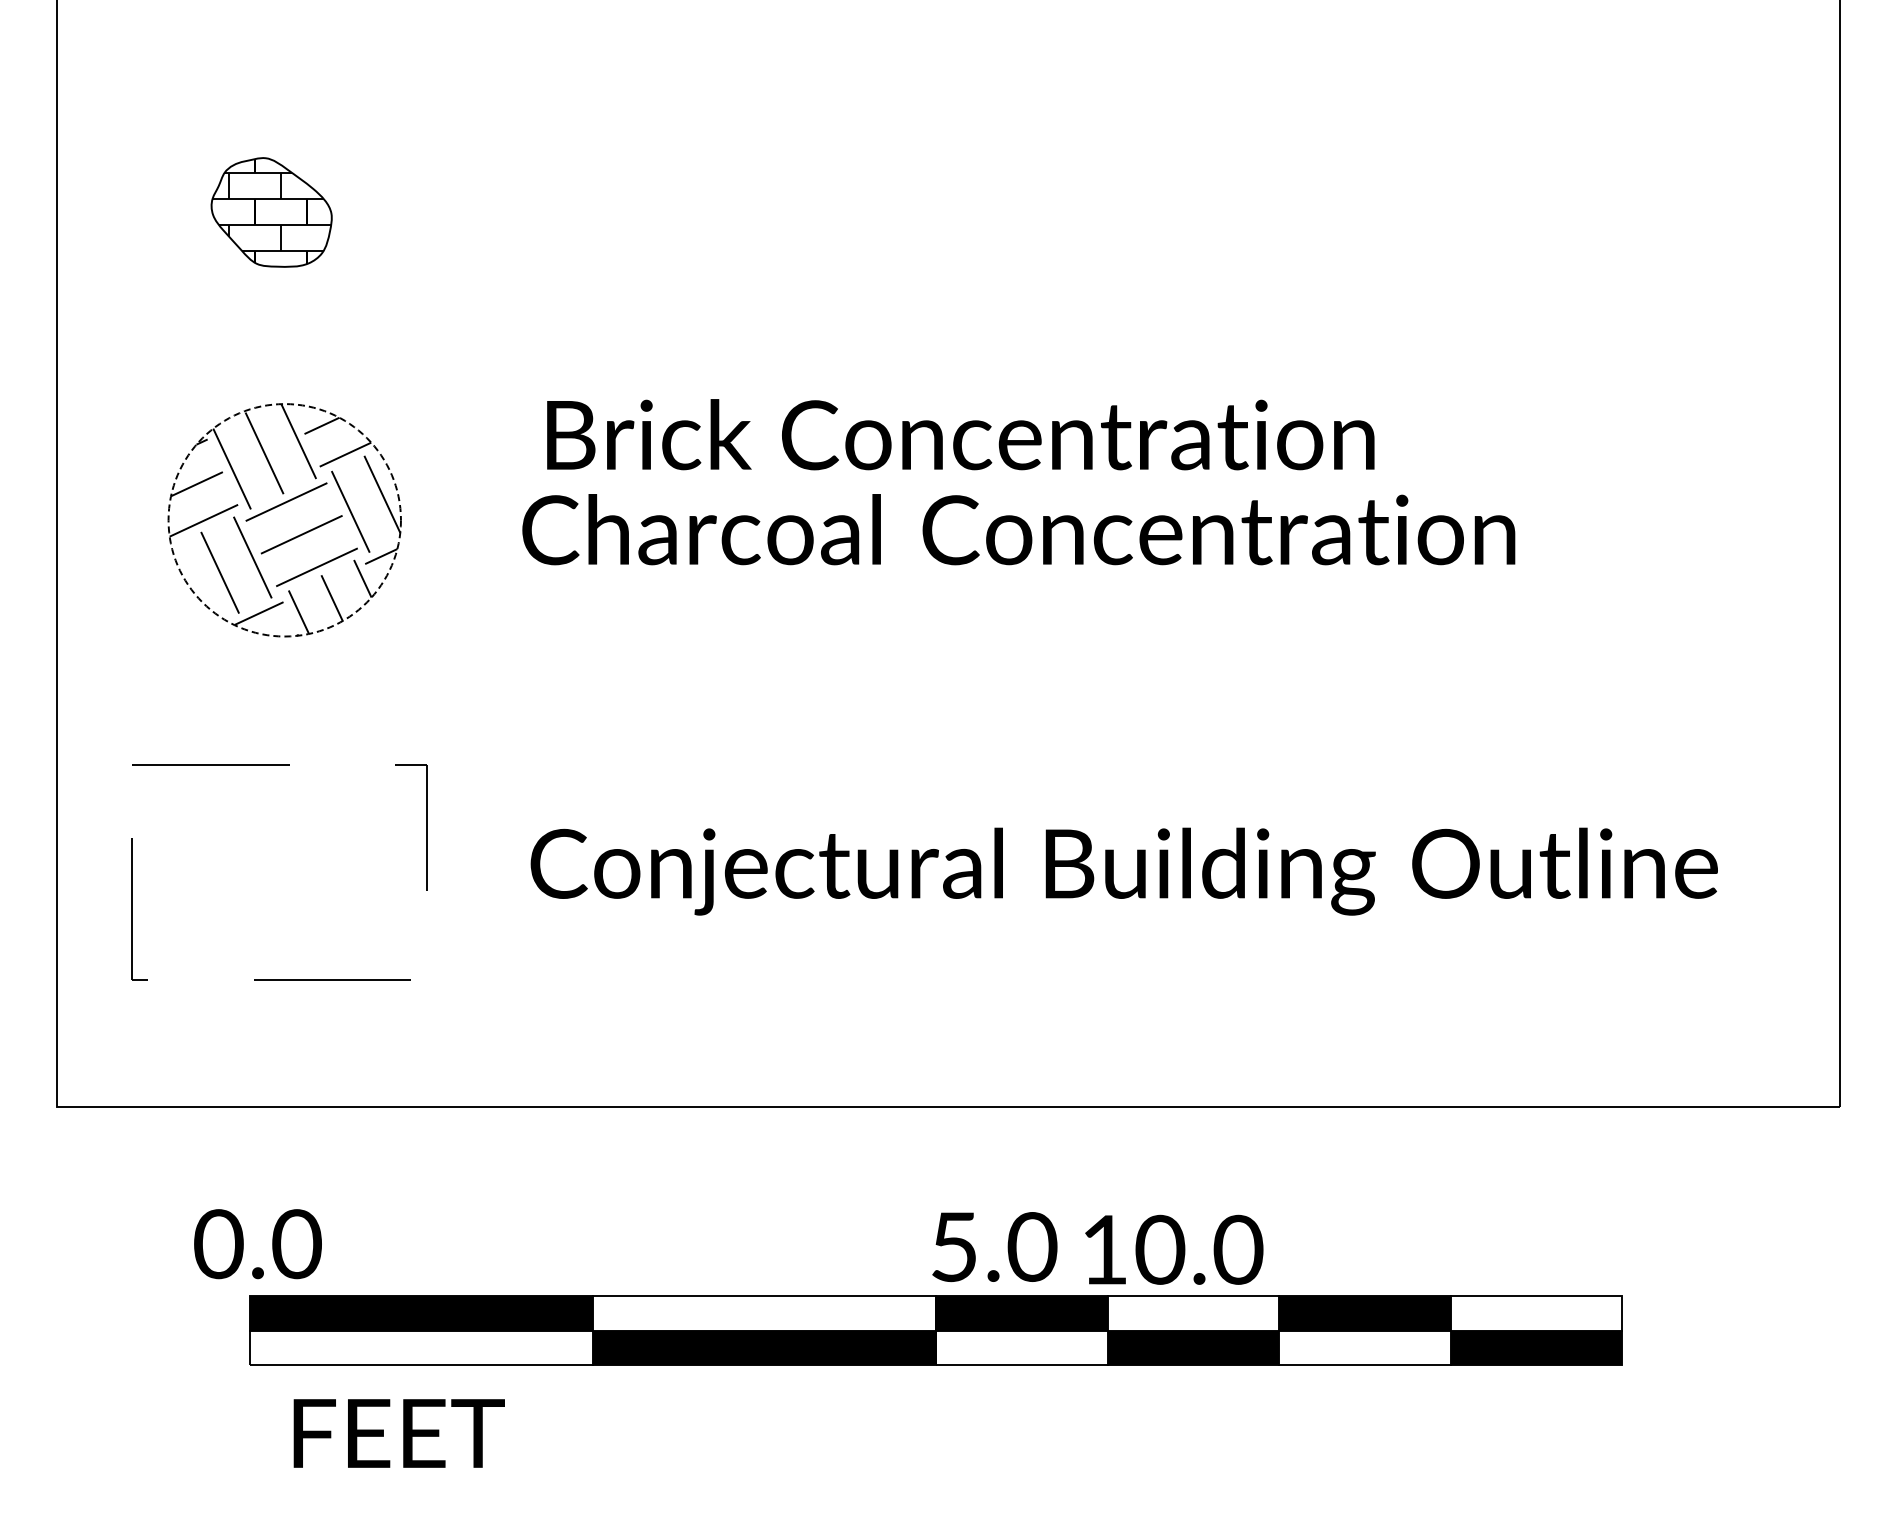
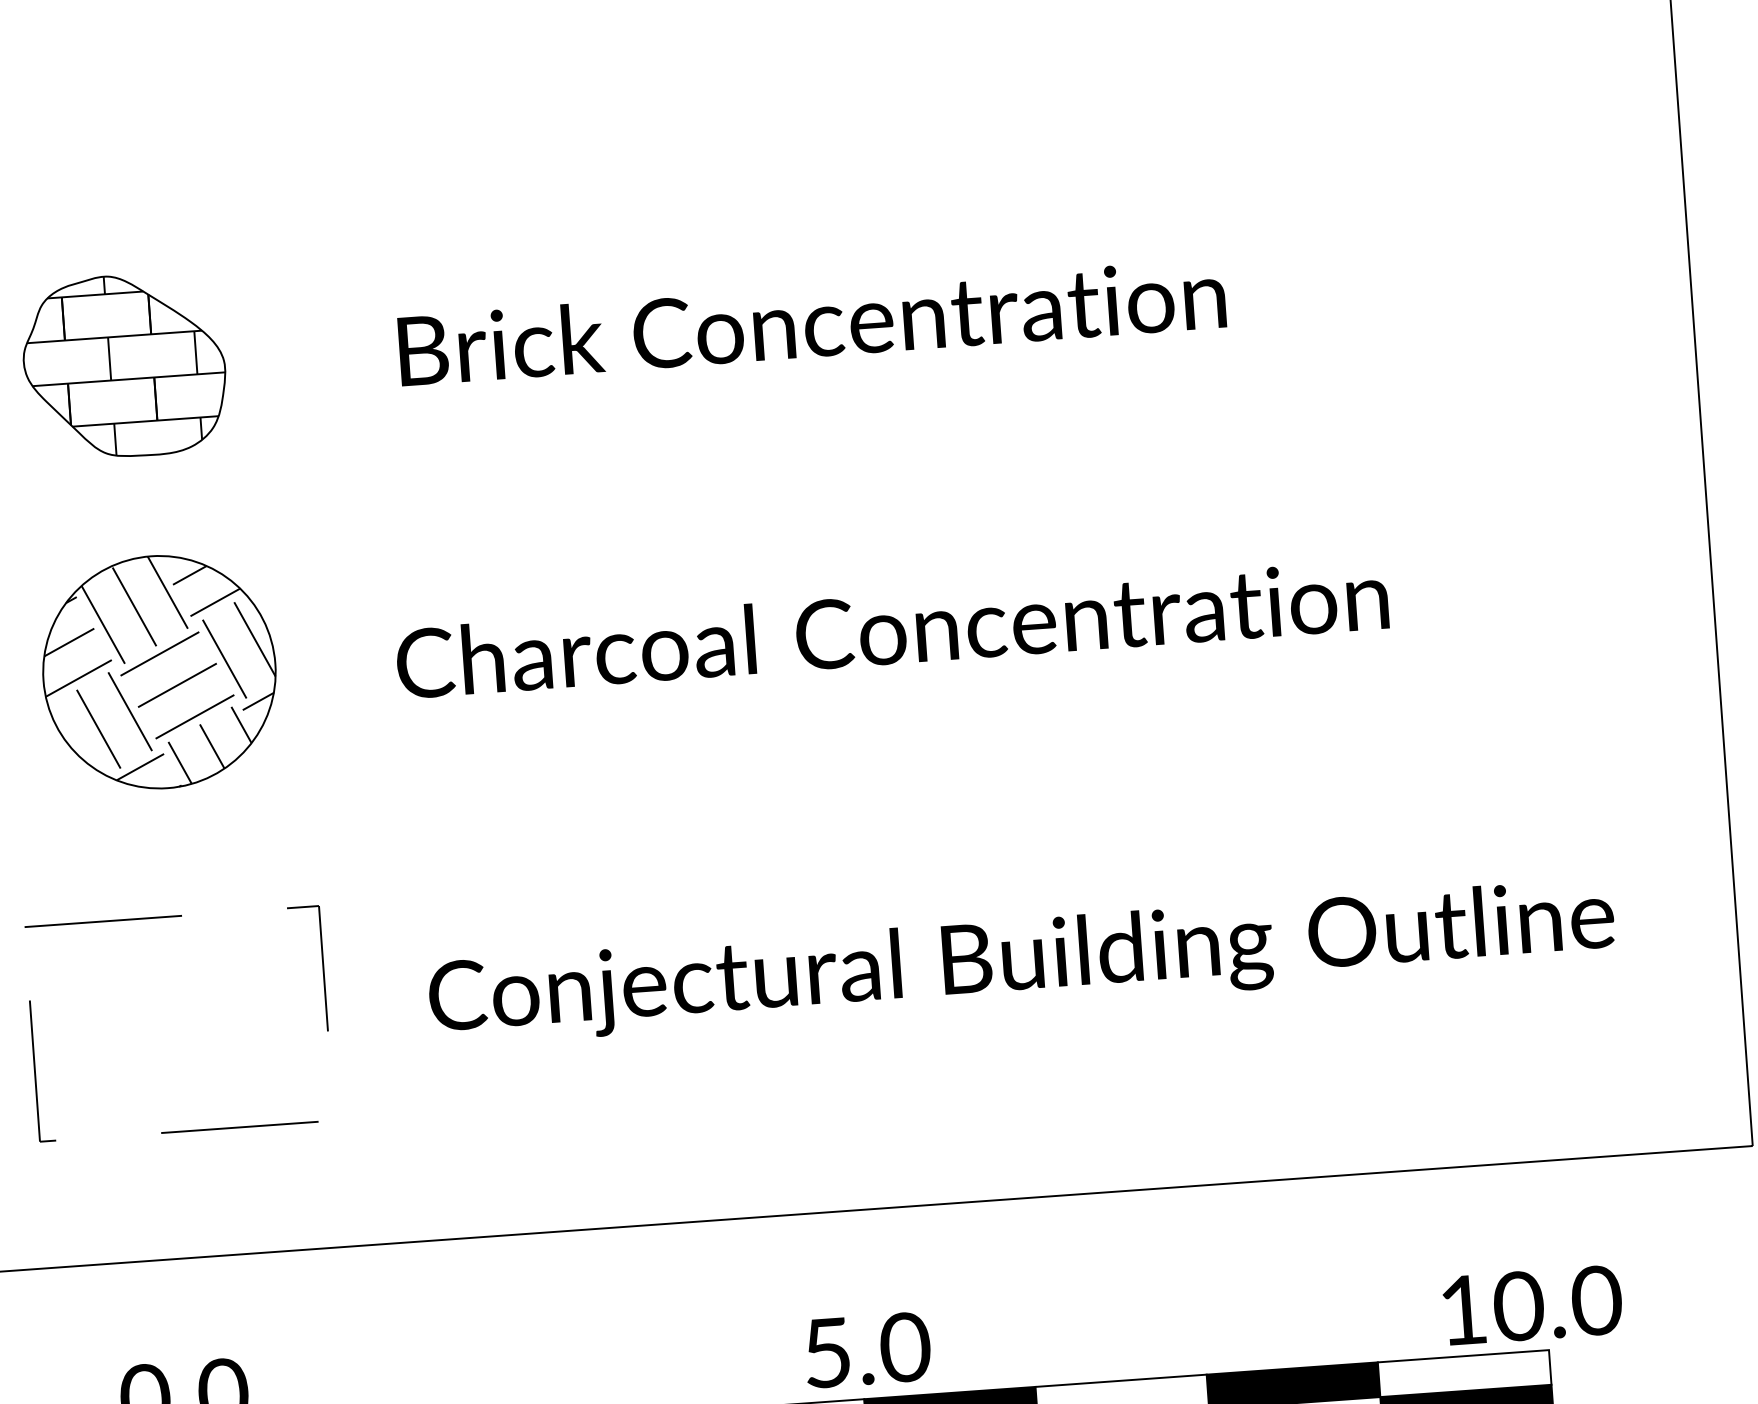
part: (271, 212) -> (124, 366), size x1.67
text: (960, 434) -> (811, 321), moved
circle: (284, 520) -> (159, 672), dashed -> solid
text: (994, 1247) -> (867, 1350), moved
text: (1174, 1249) -> (1532, 1304), moved

